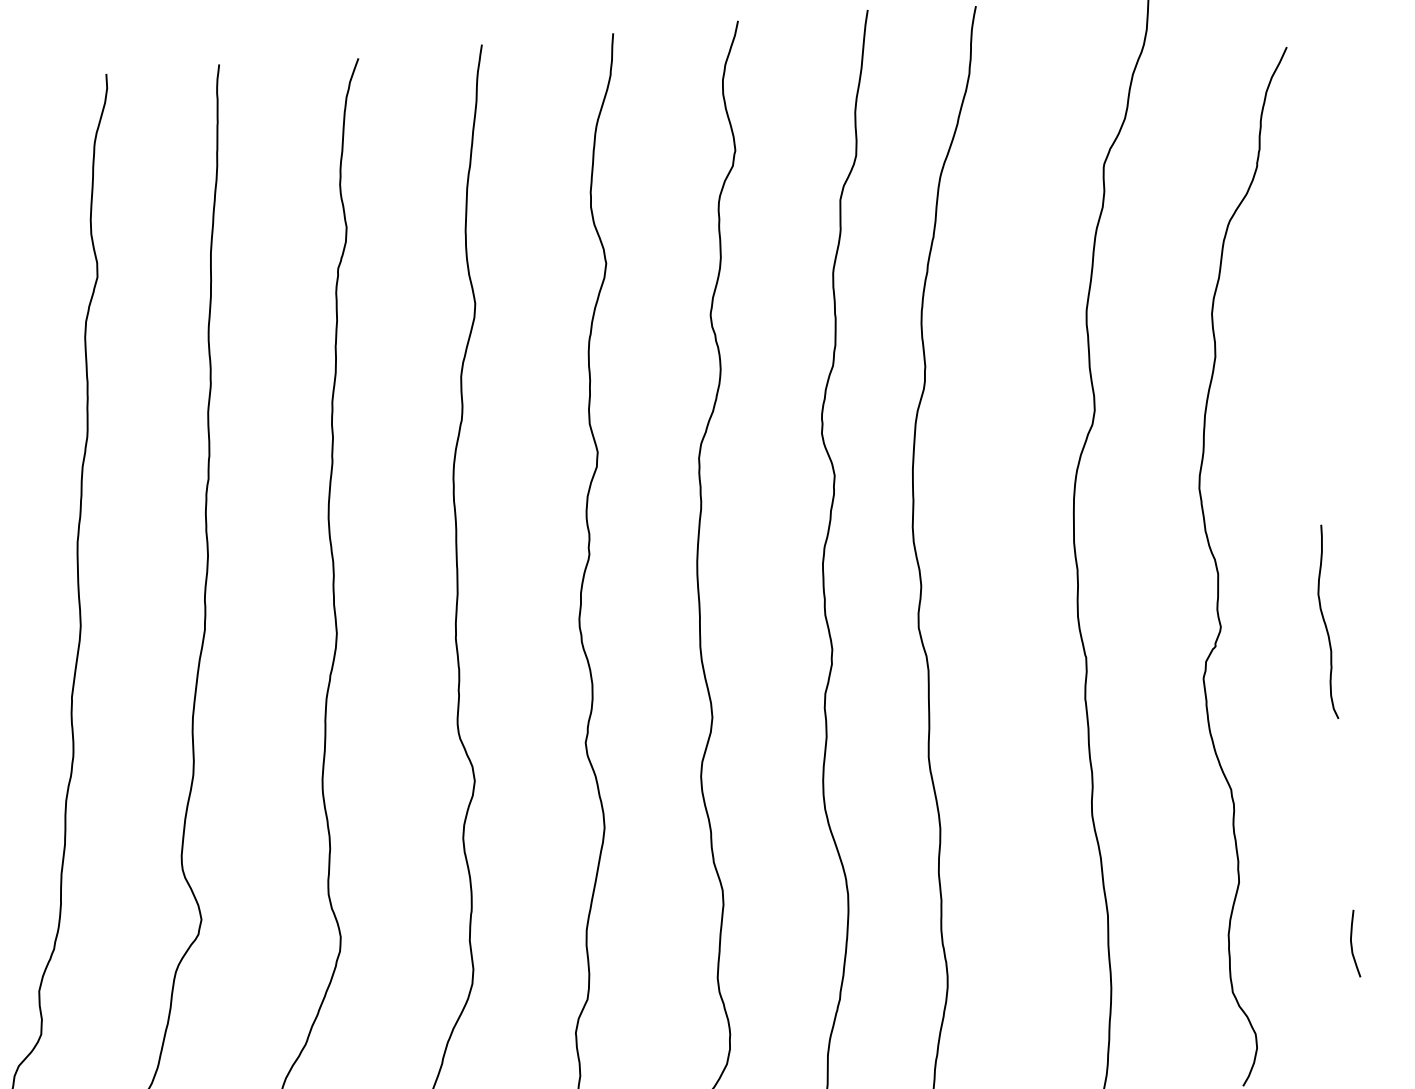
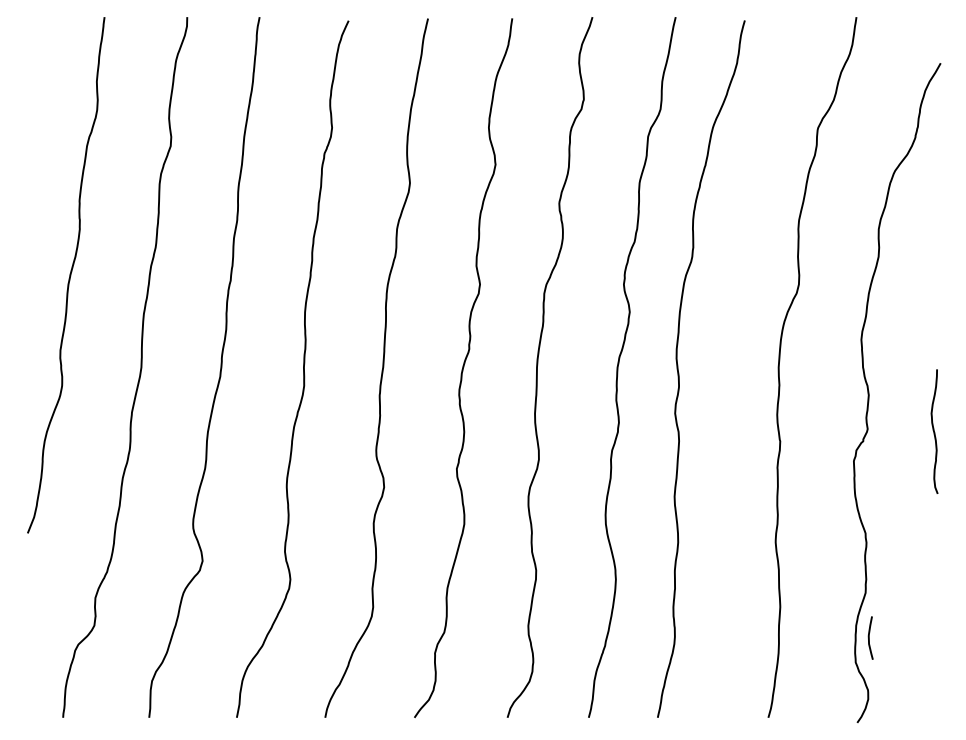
curve: (1352, 943) -> (869, 637), moved

